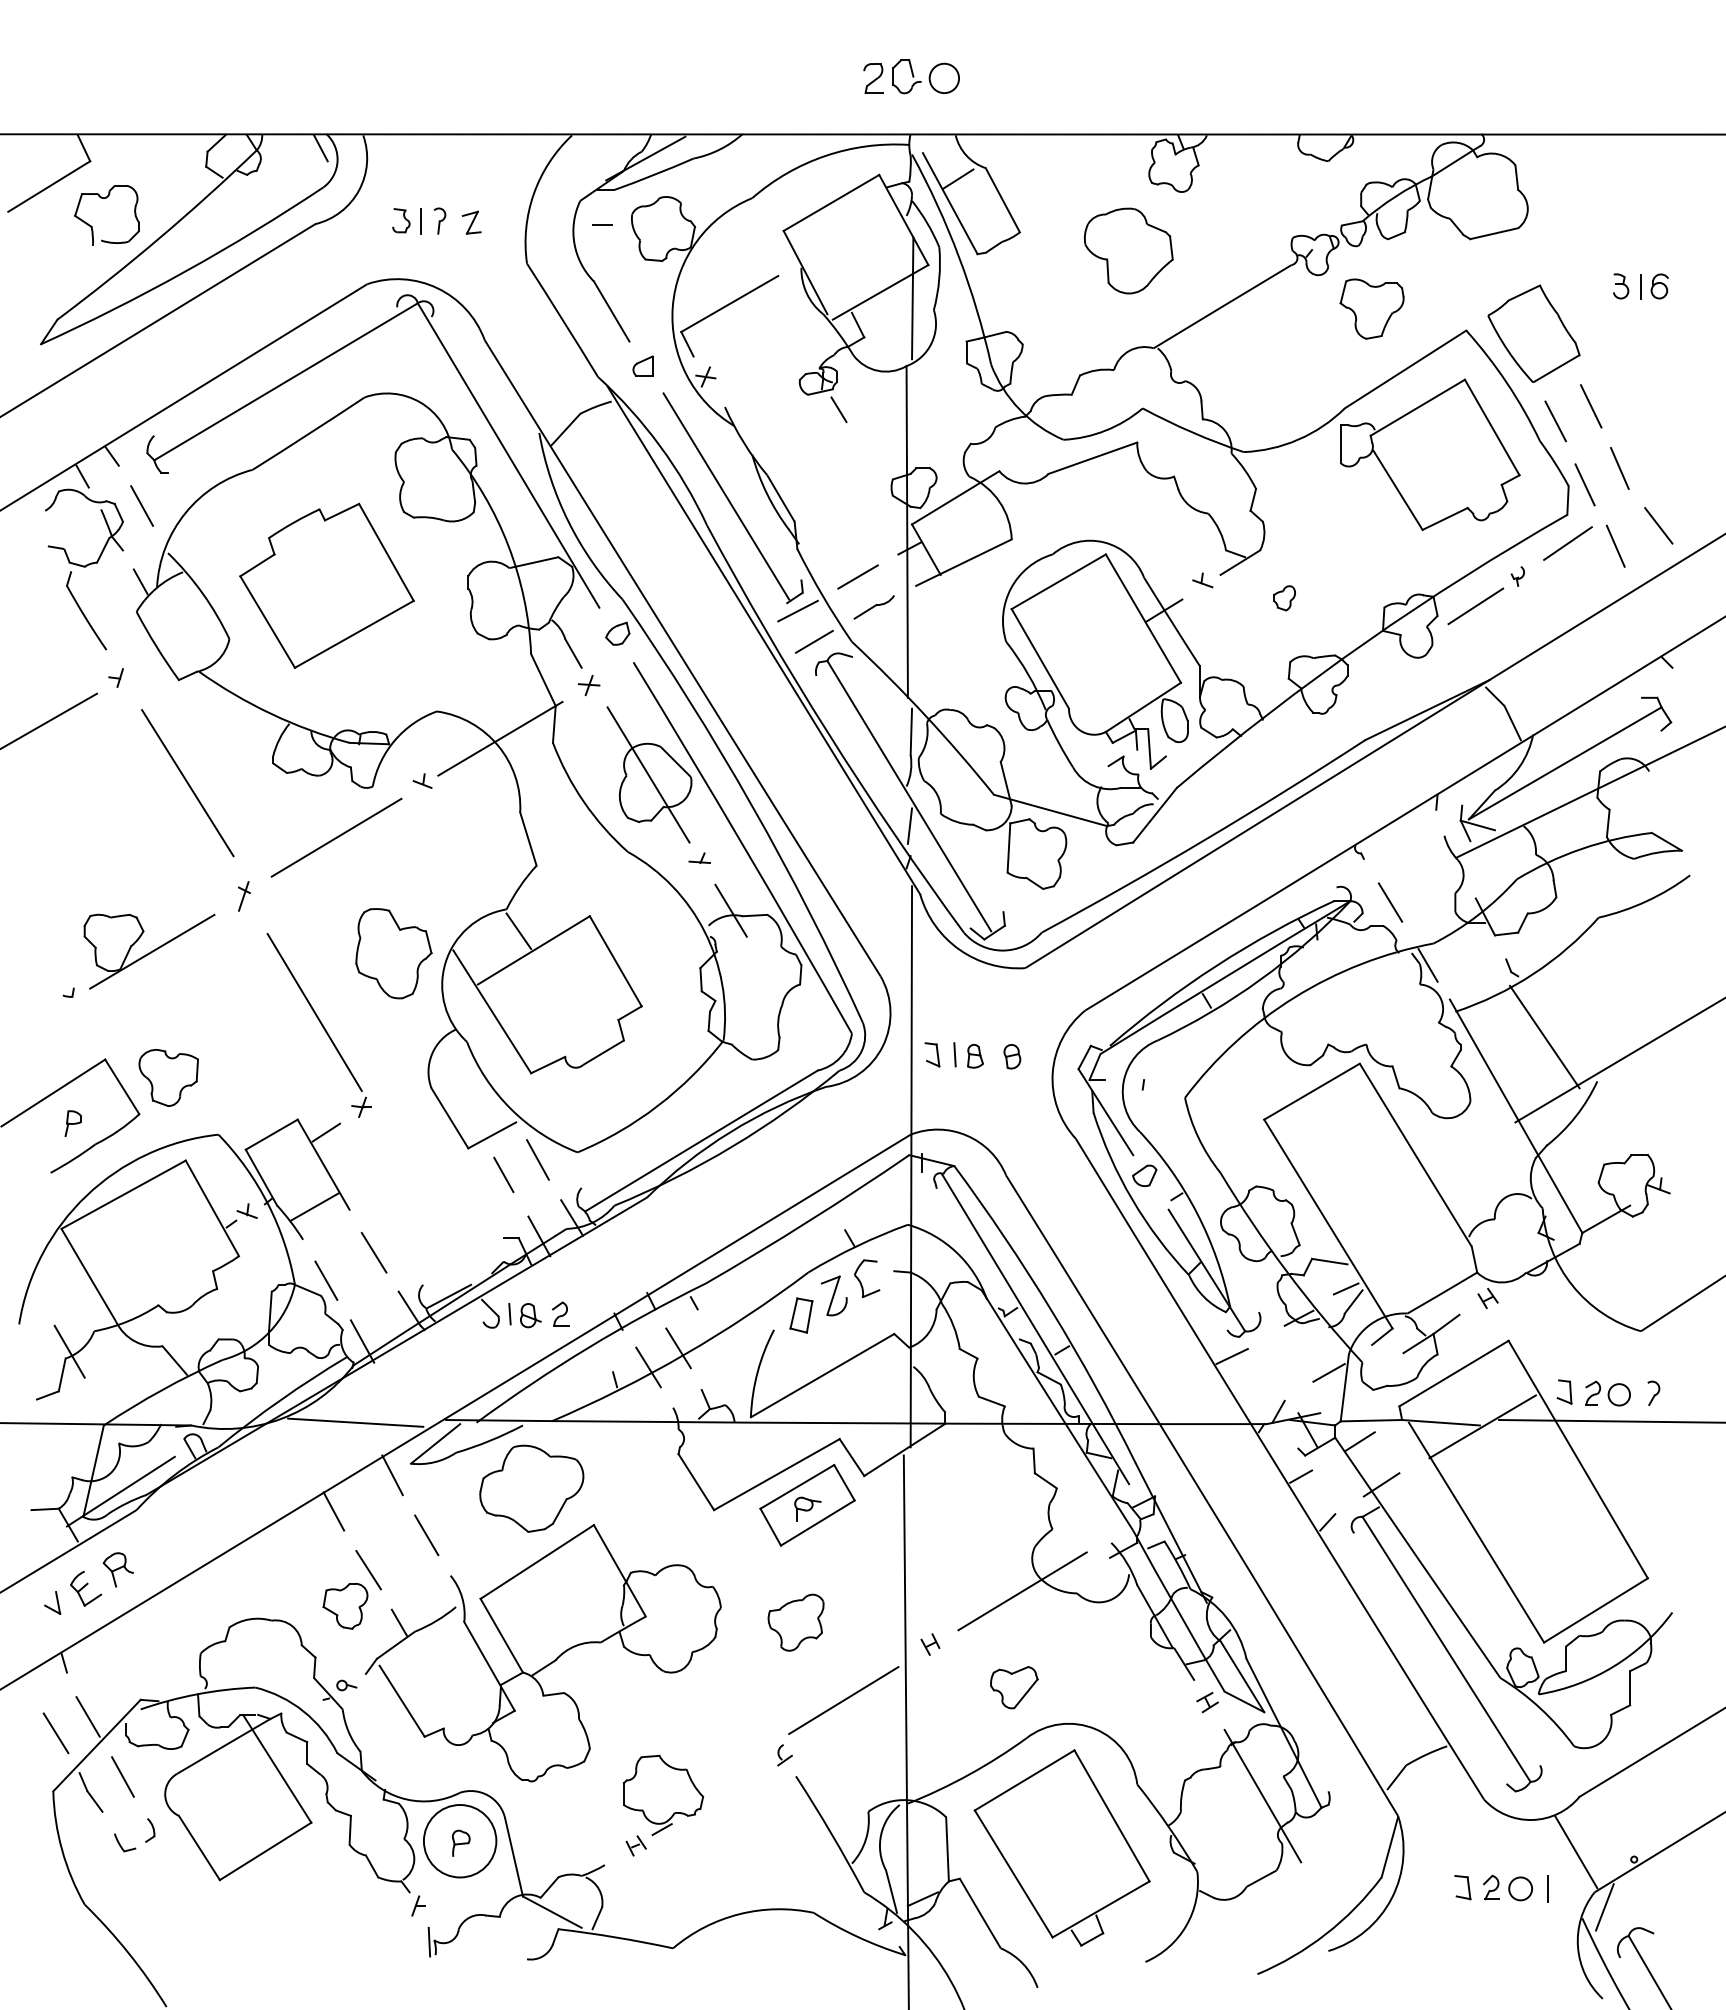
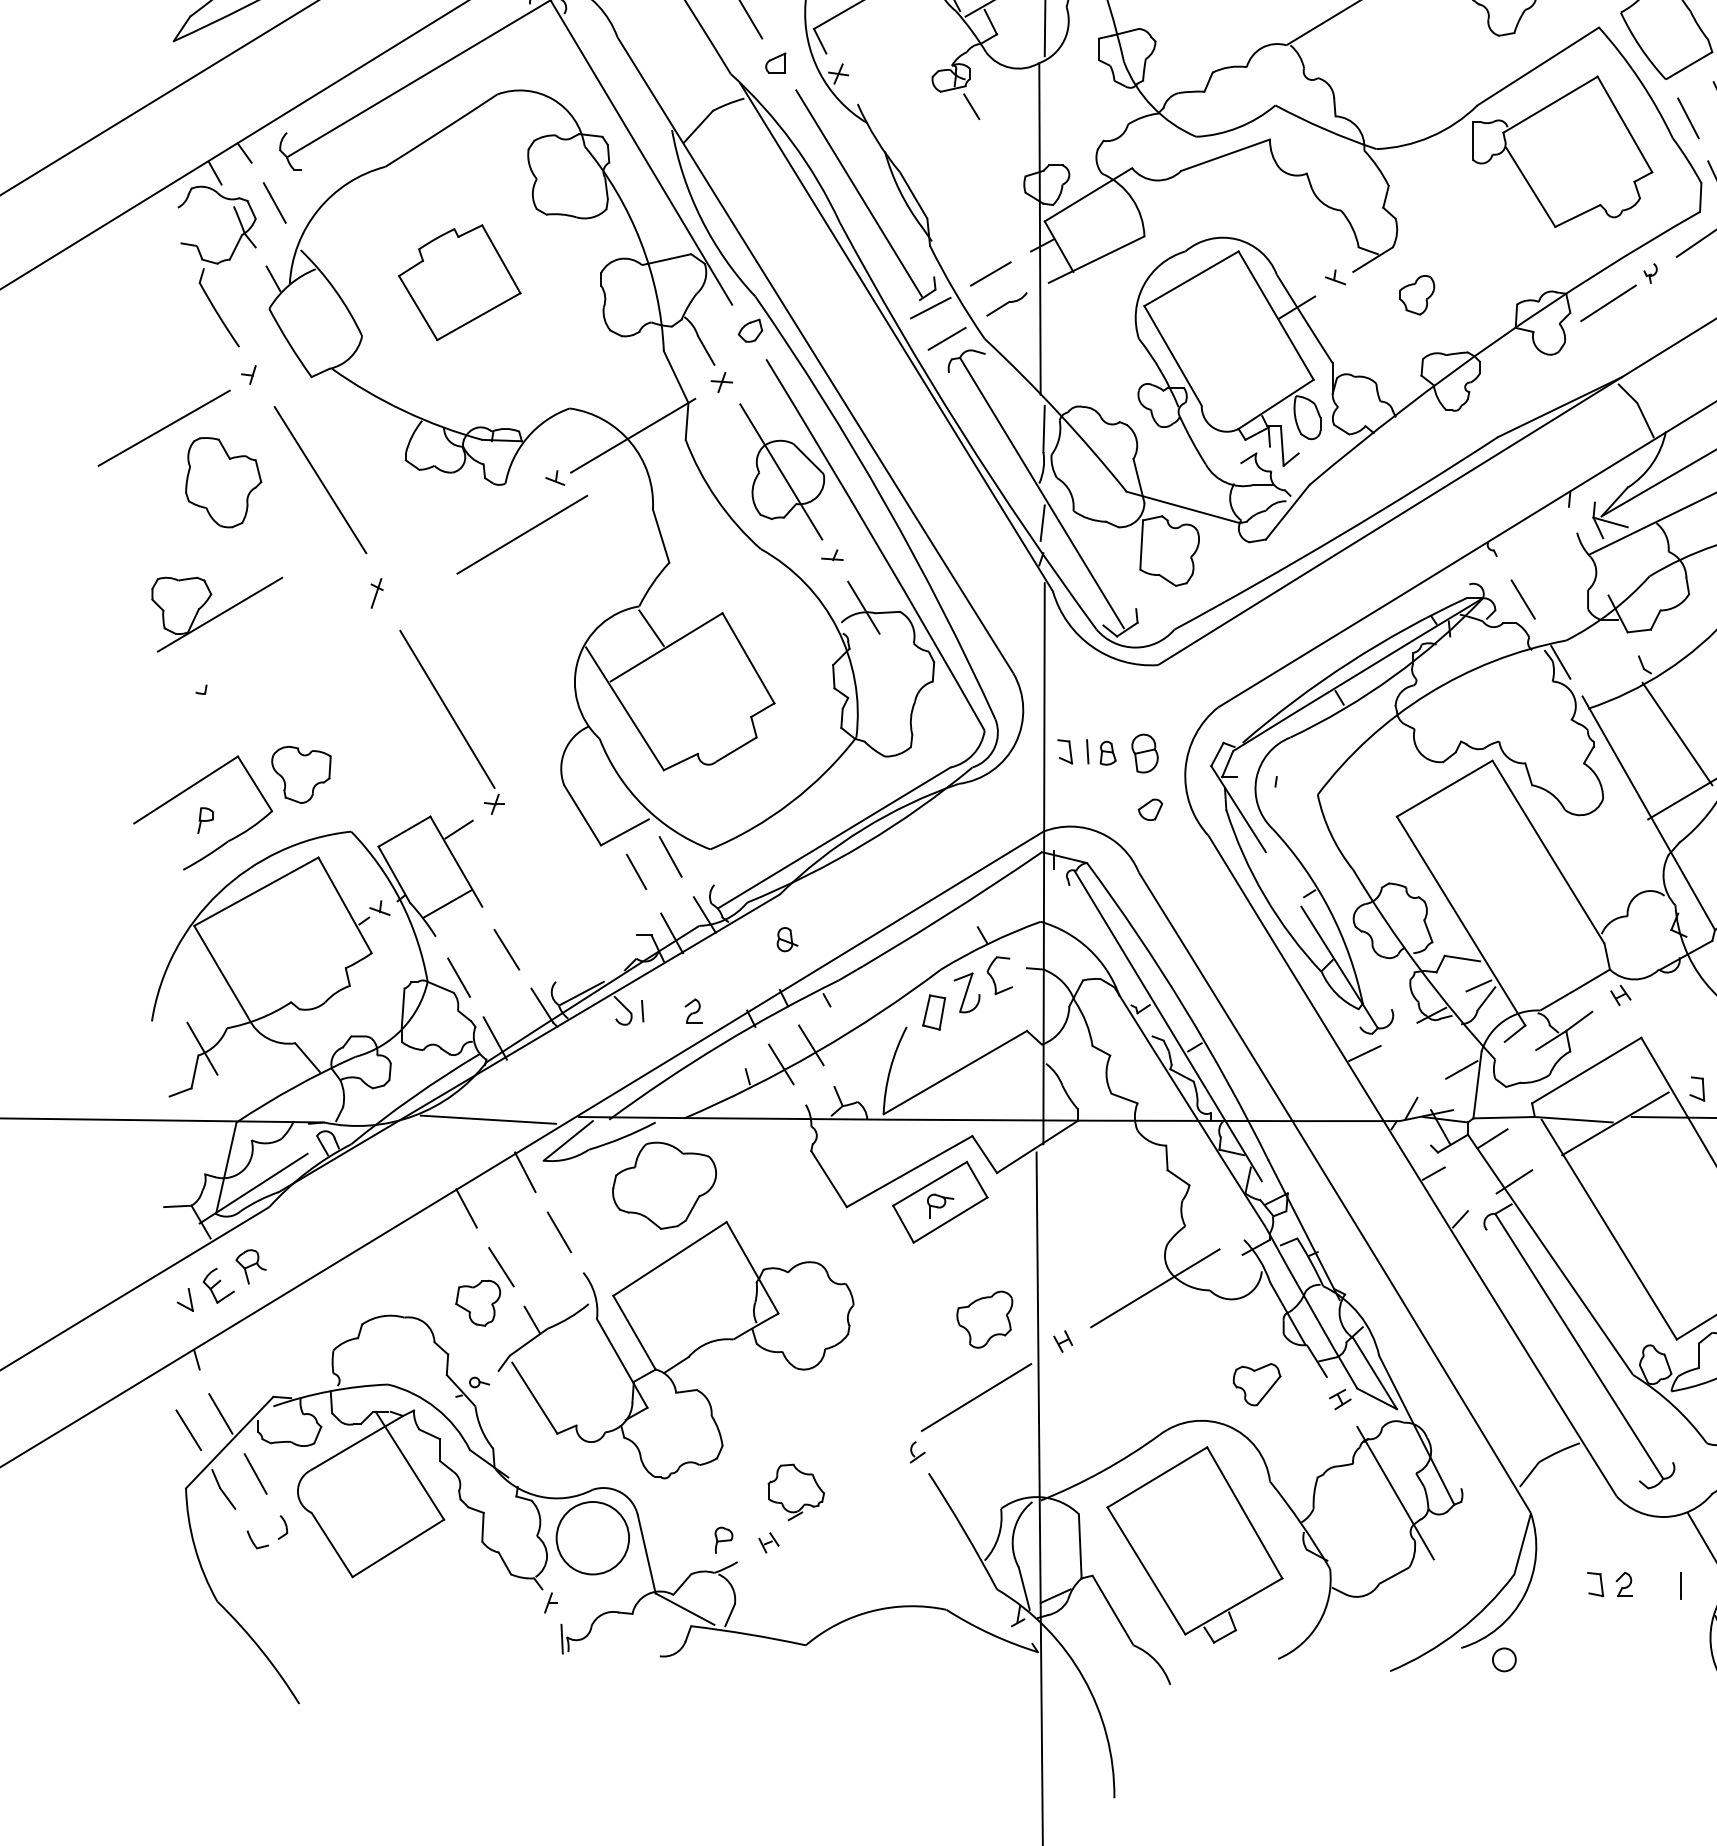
part: (326, 585) -> (459, 282), size x0.7
part: (1284, 598) -> (1417, 295), size x1.6
line: (336, 837) -> (522, 534), moved
part: (149, 951) -> (217, 614), moved
part: (393, 953) -> (223, 482), moved
part: (1012, 1056) -> (1145, 753), size x1.6
part: (1144, 1175) -> (1150, 809), moved
part: (530, 1315) -> (787, 939), moved
part: (795, 1622) -> (984, 1319), moved
part: (1014, 1687) -> (1257, 1384), moved
part: (663, 1795) -> (796, 1492), size x0.7
part: (460, 1842) -> (723, 1539), moved
circle: (1520, 1888) -> (1504, 1659), moved

